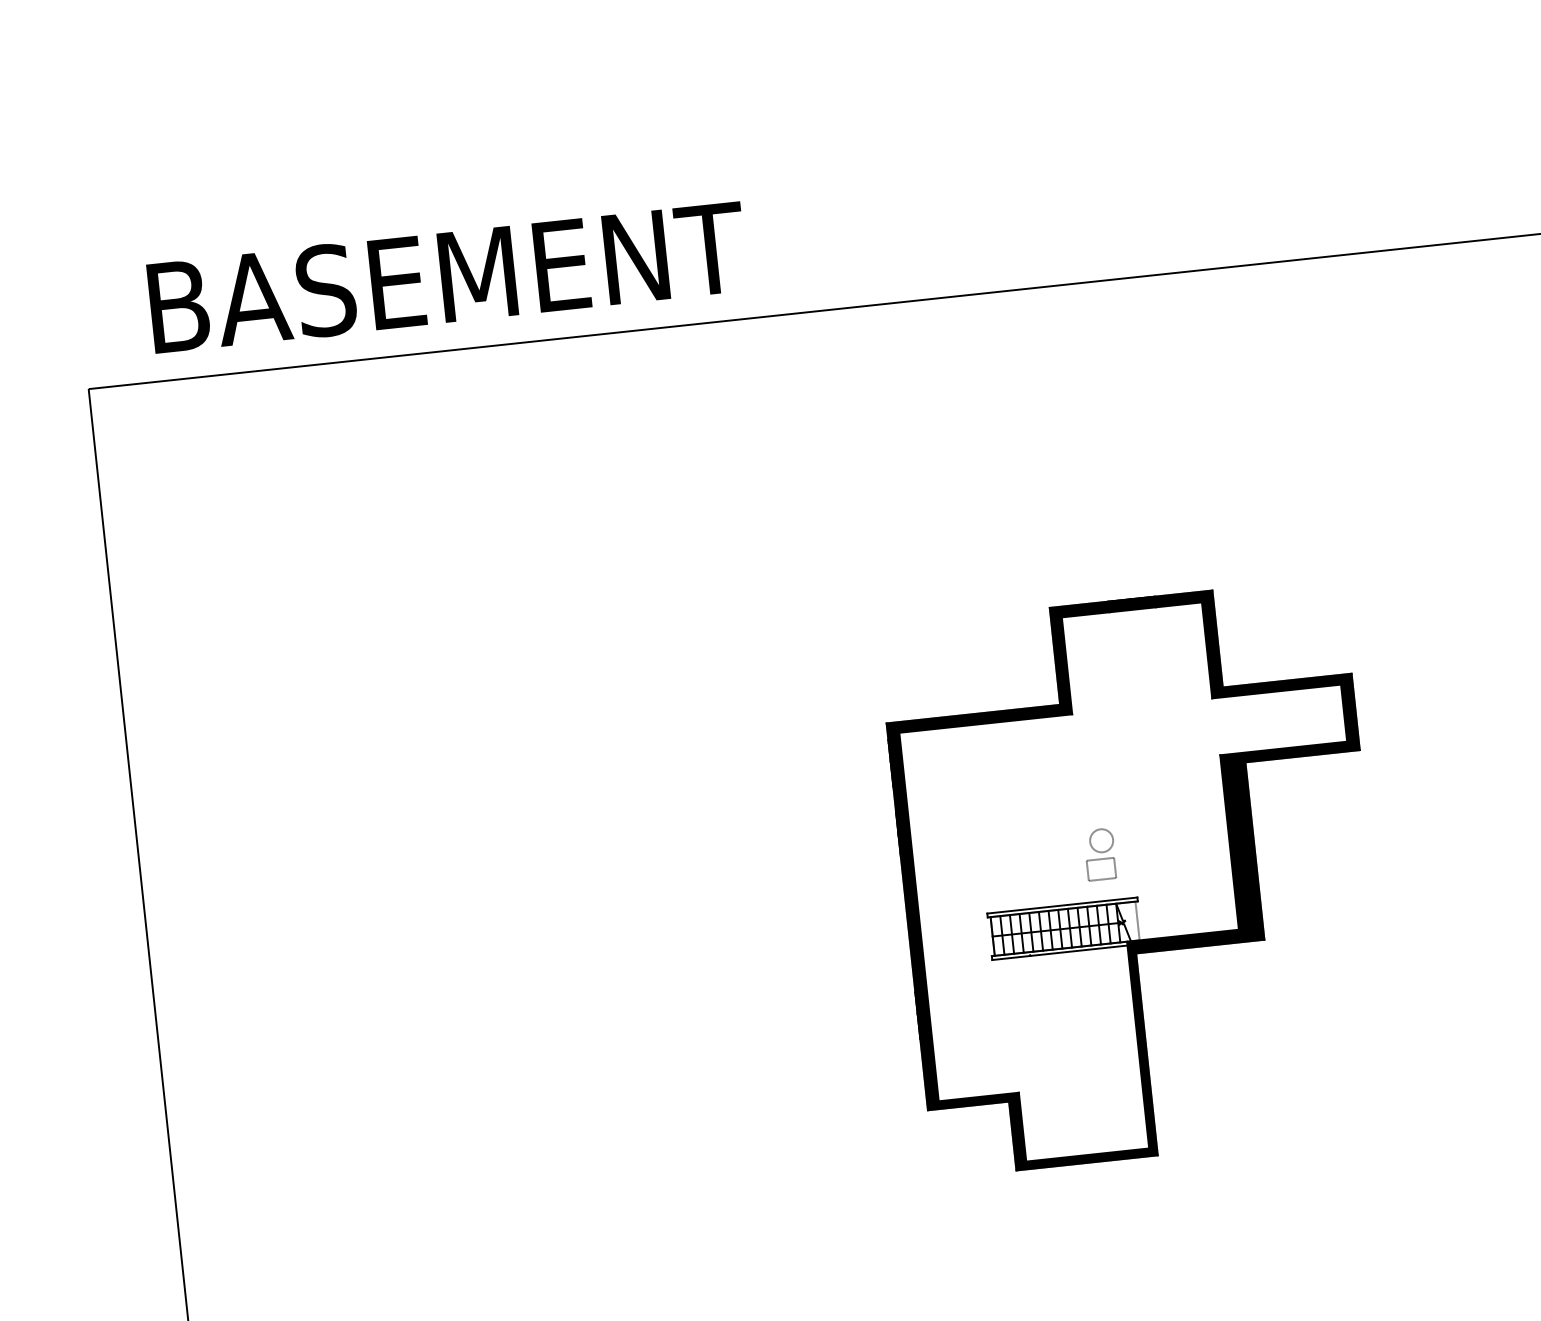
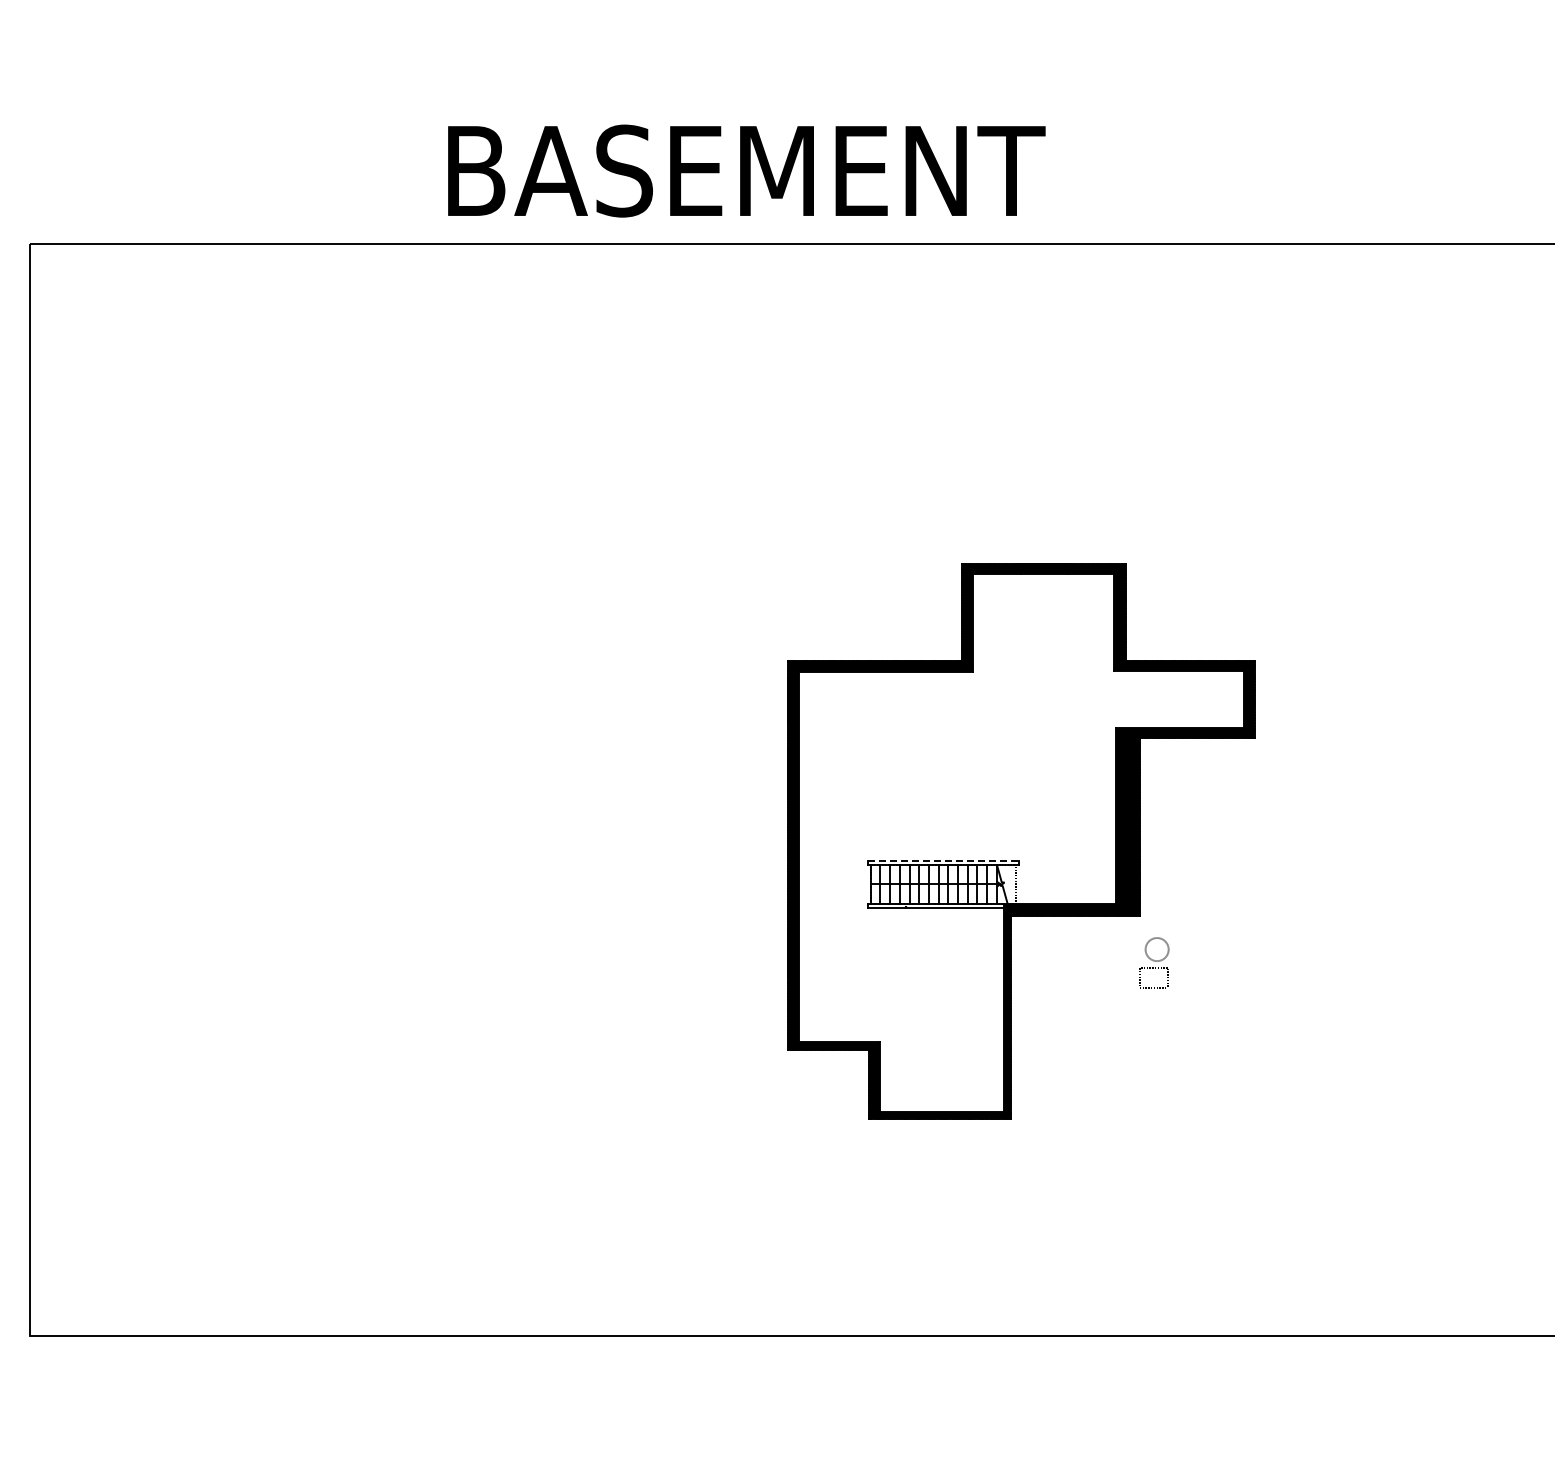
text: (447, 277) -> (746, 170), moved
part: (1100, 853) -> (1154, 962), moved
line: (1062, 905) -> (943, 860), solid -> dashed

